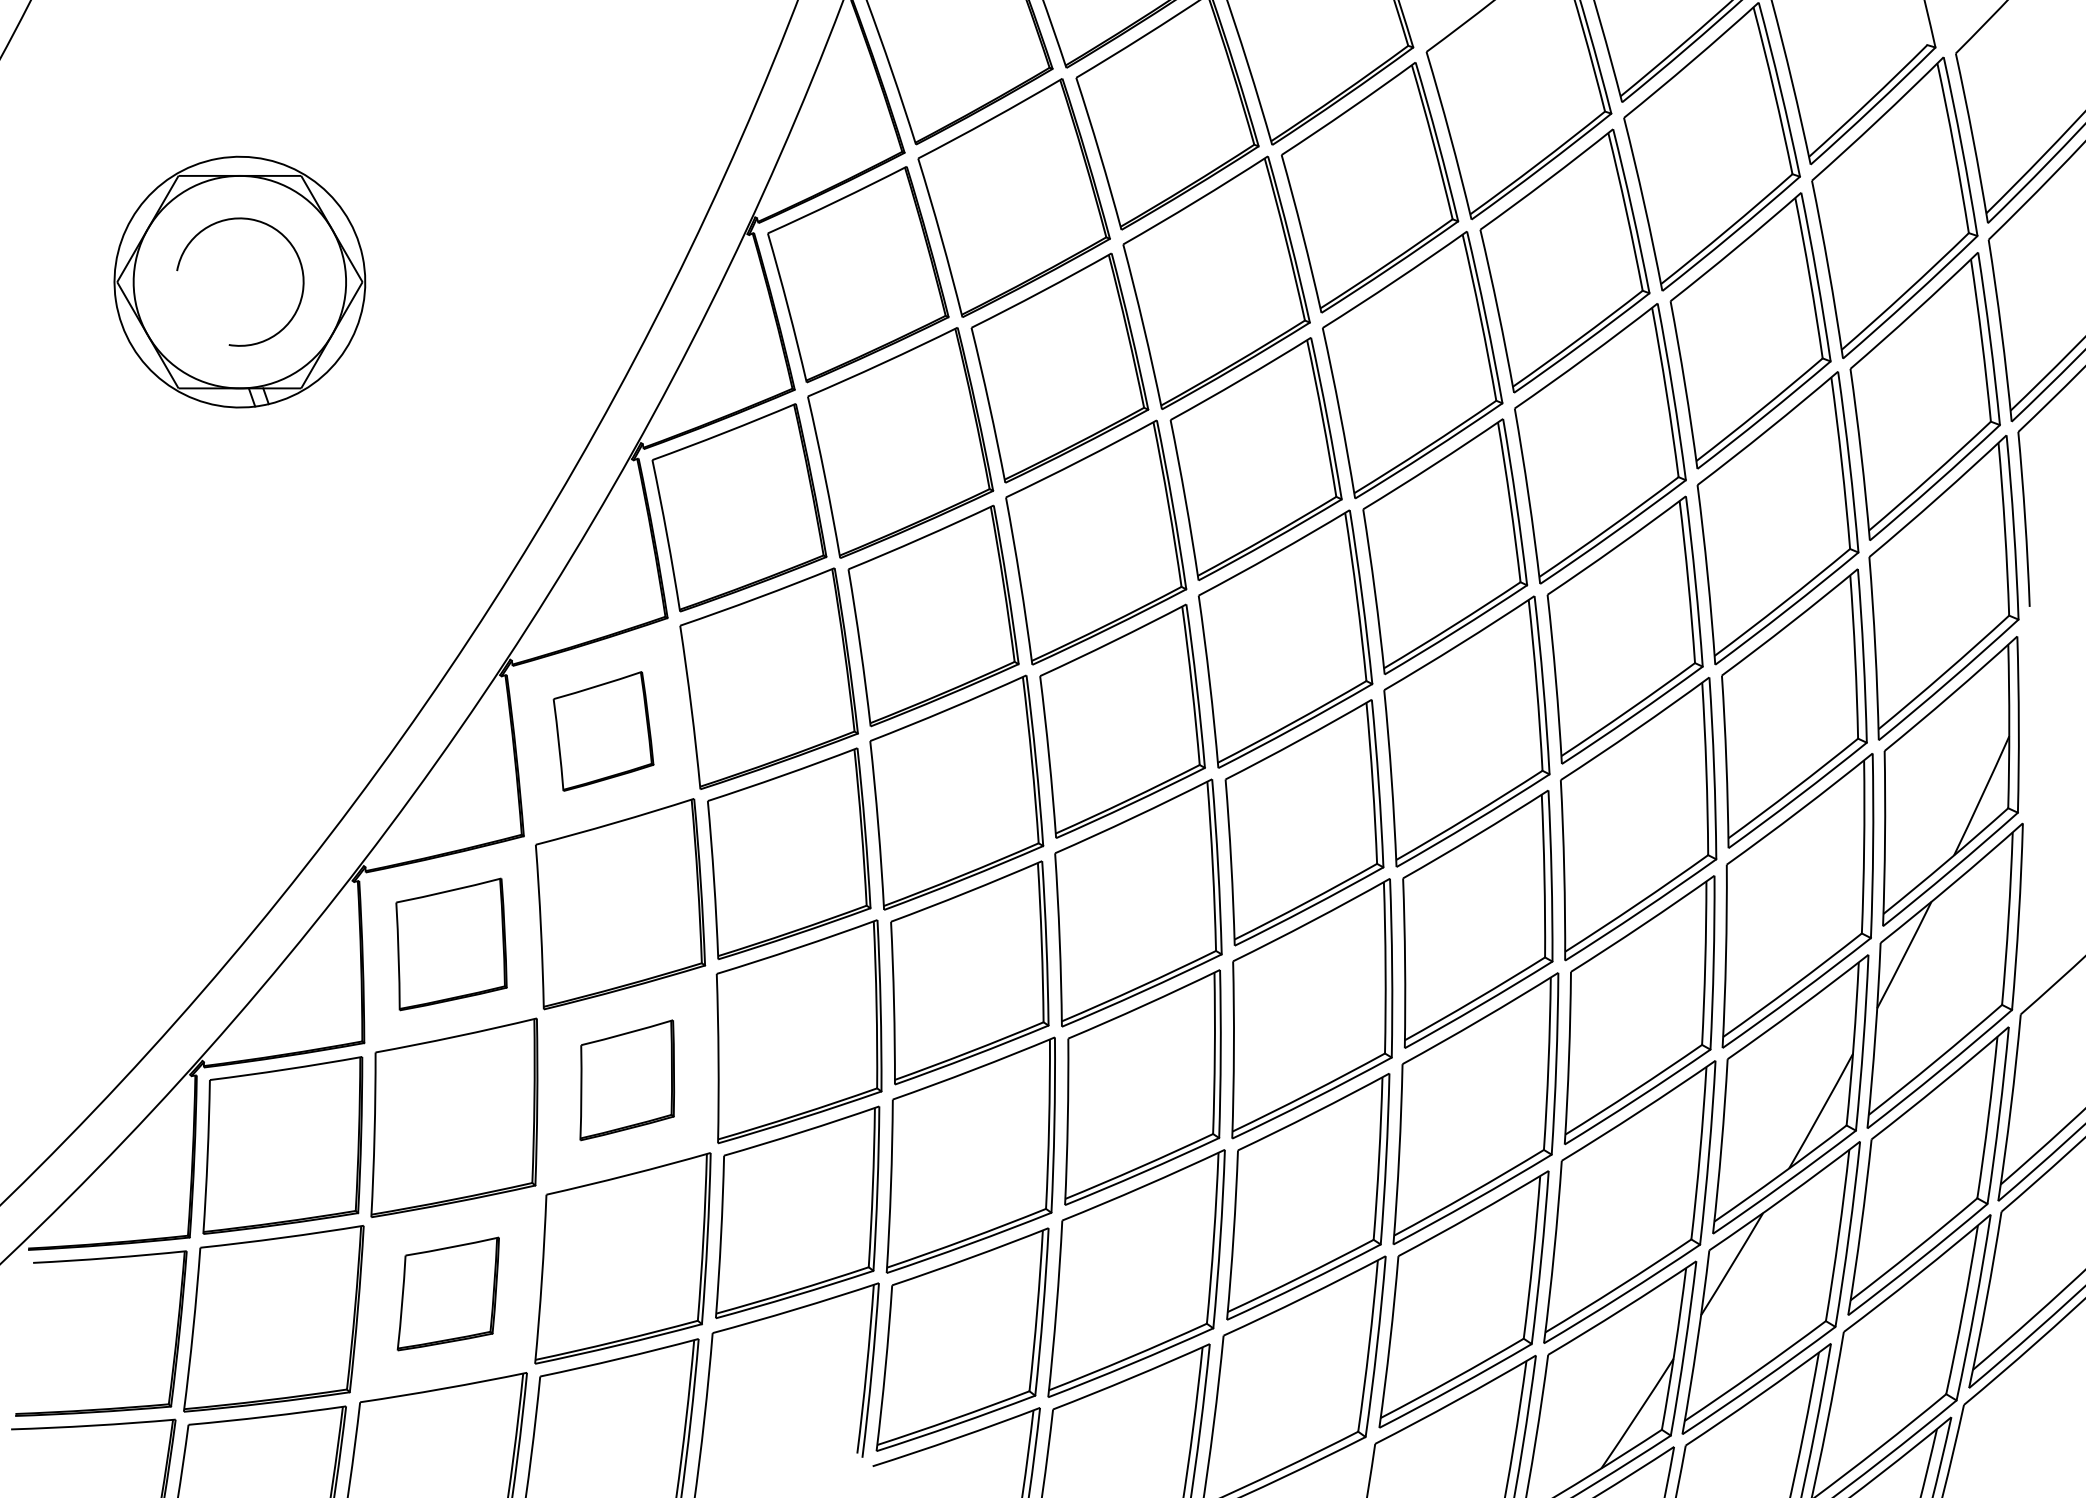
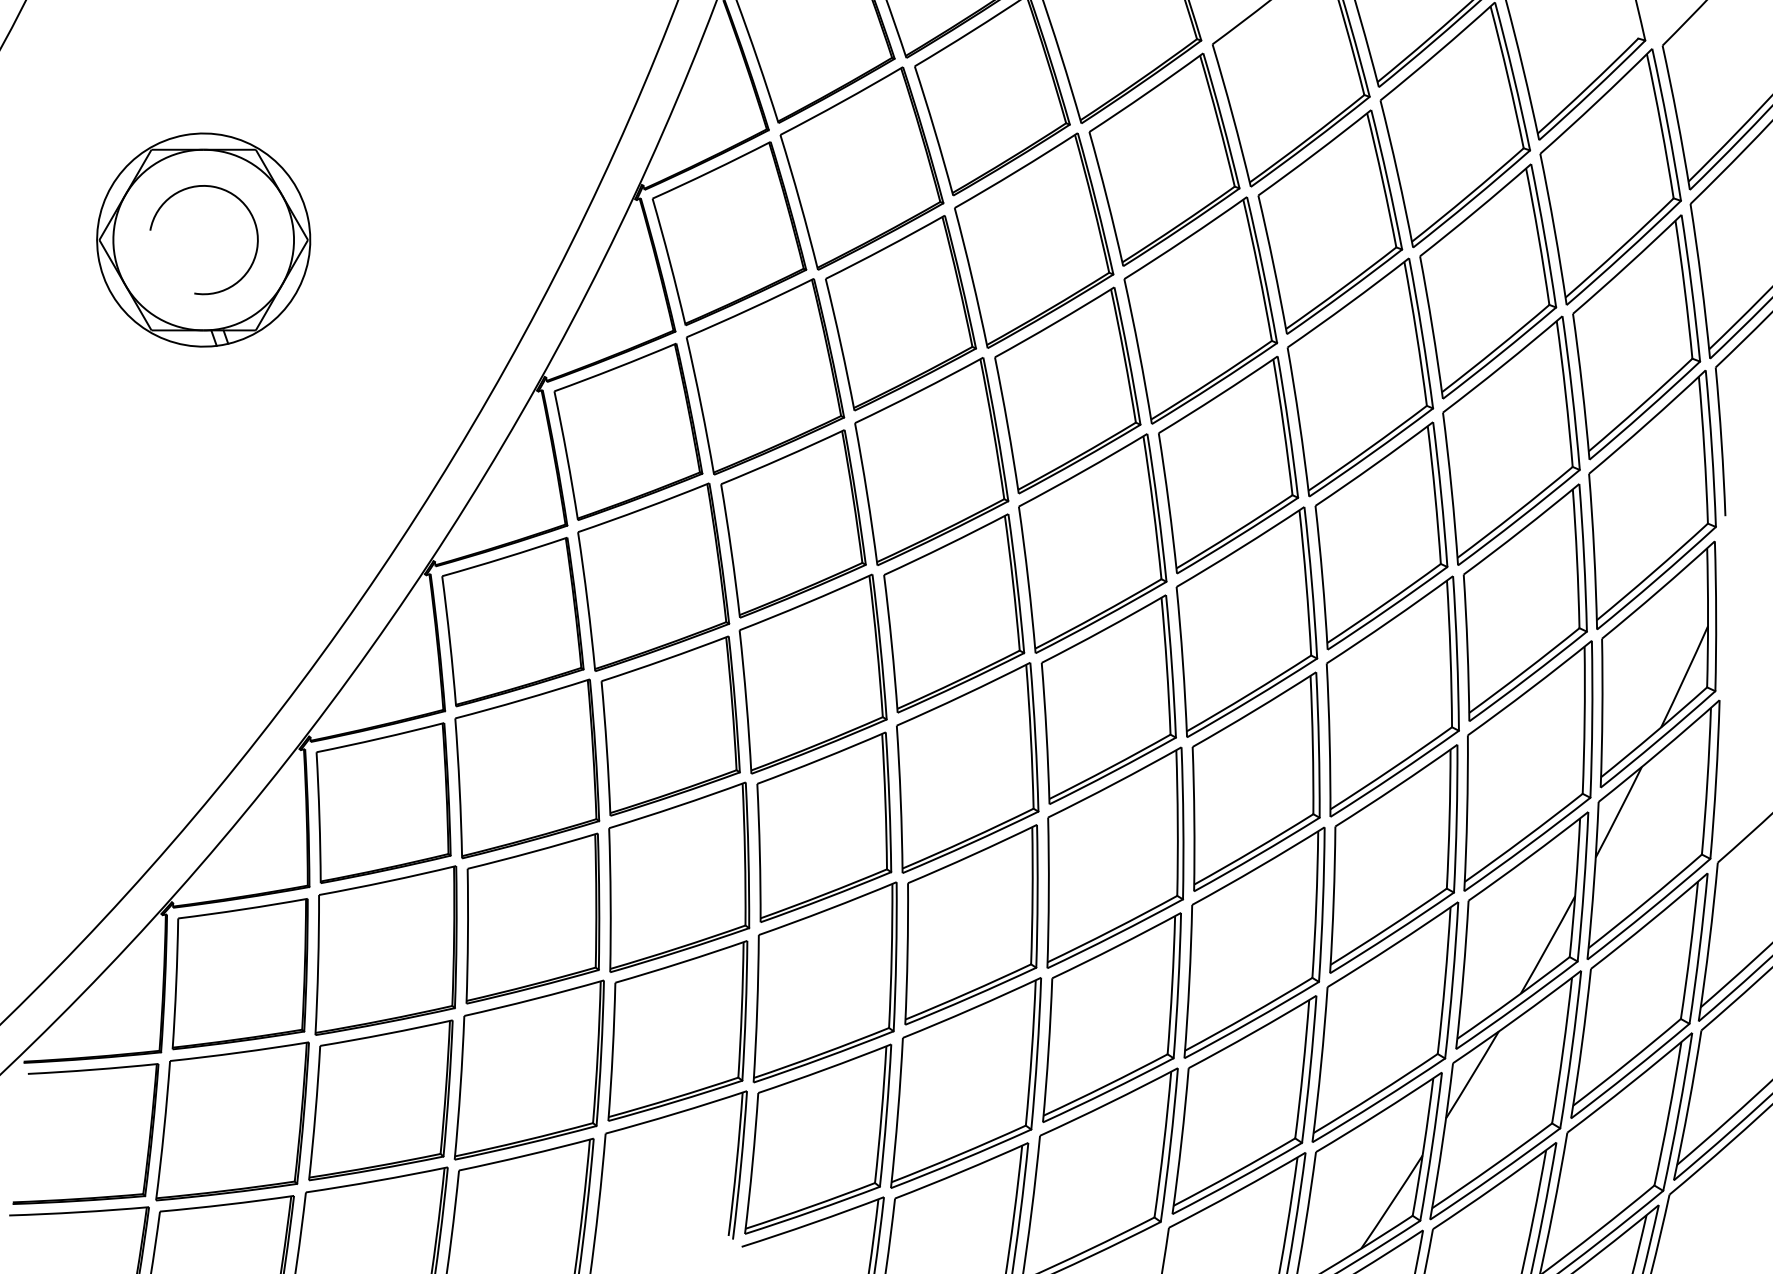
part: (603, 731) -> (512, 622), size x1.67
part: (451, 944) -> (383, 803), size x1.43
part: (627, 1080) -> (533, 918), size x1.67
part: (448, 1293) -> (381, 1099), size x1.67

